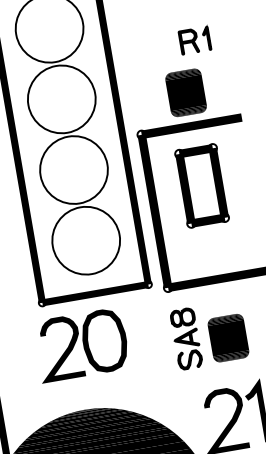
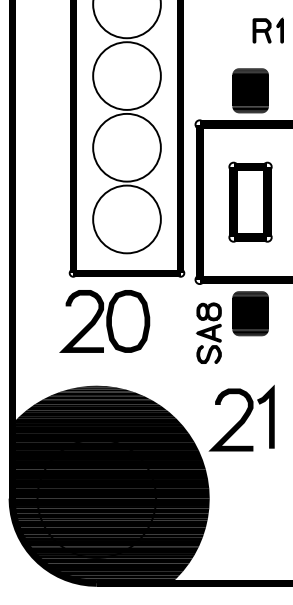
part: (194, 40) -> (267, 30), moved
part: (201, 185) -> (250, 201), moved
part: (228, 337) -> (250, 313), moved

